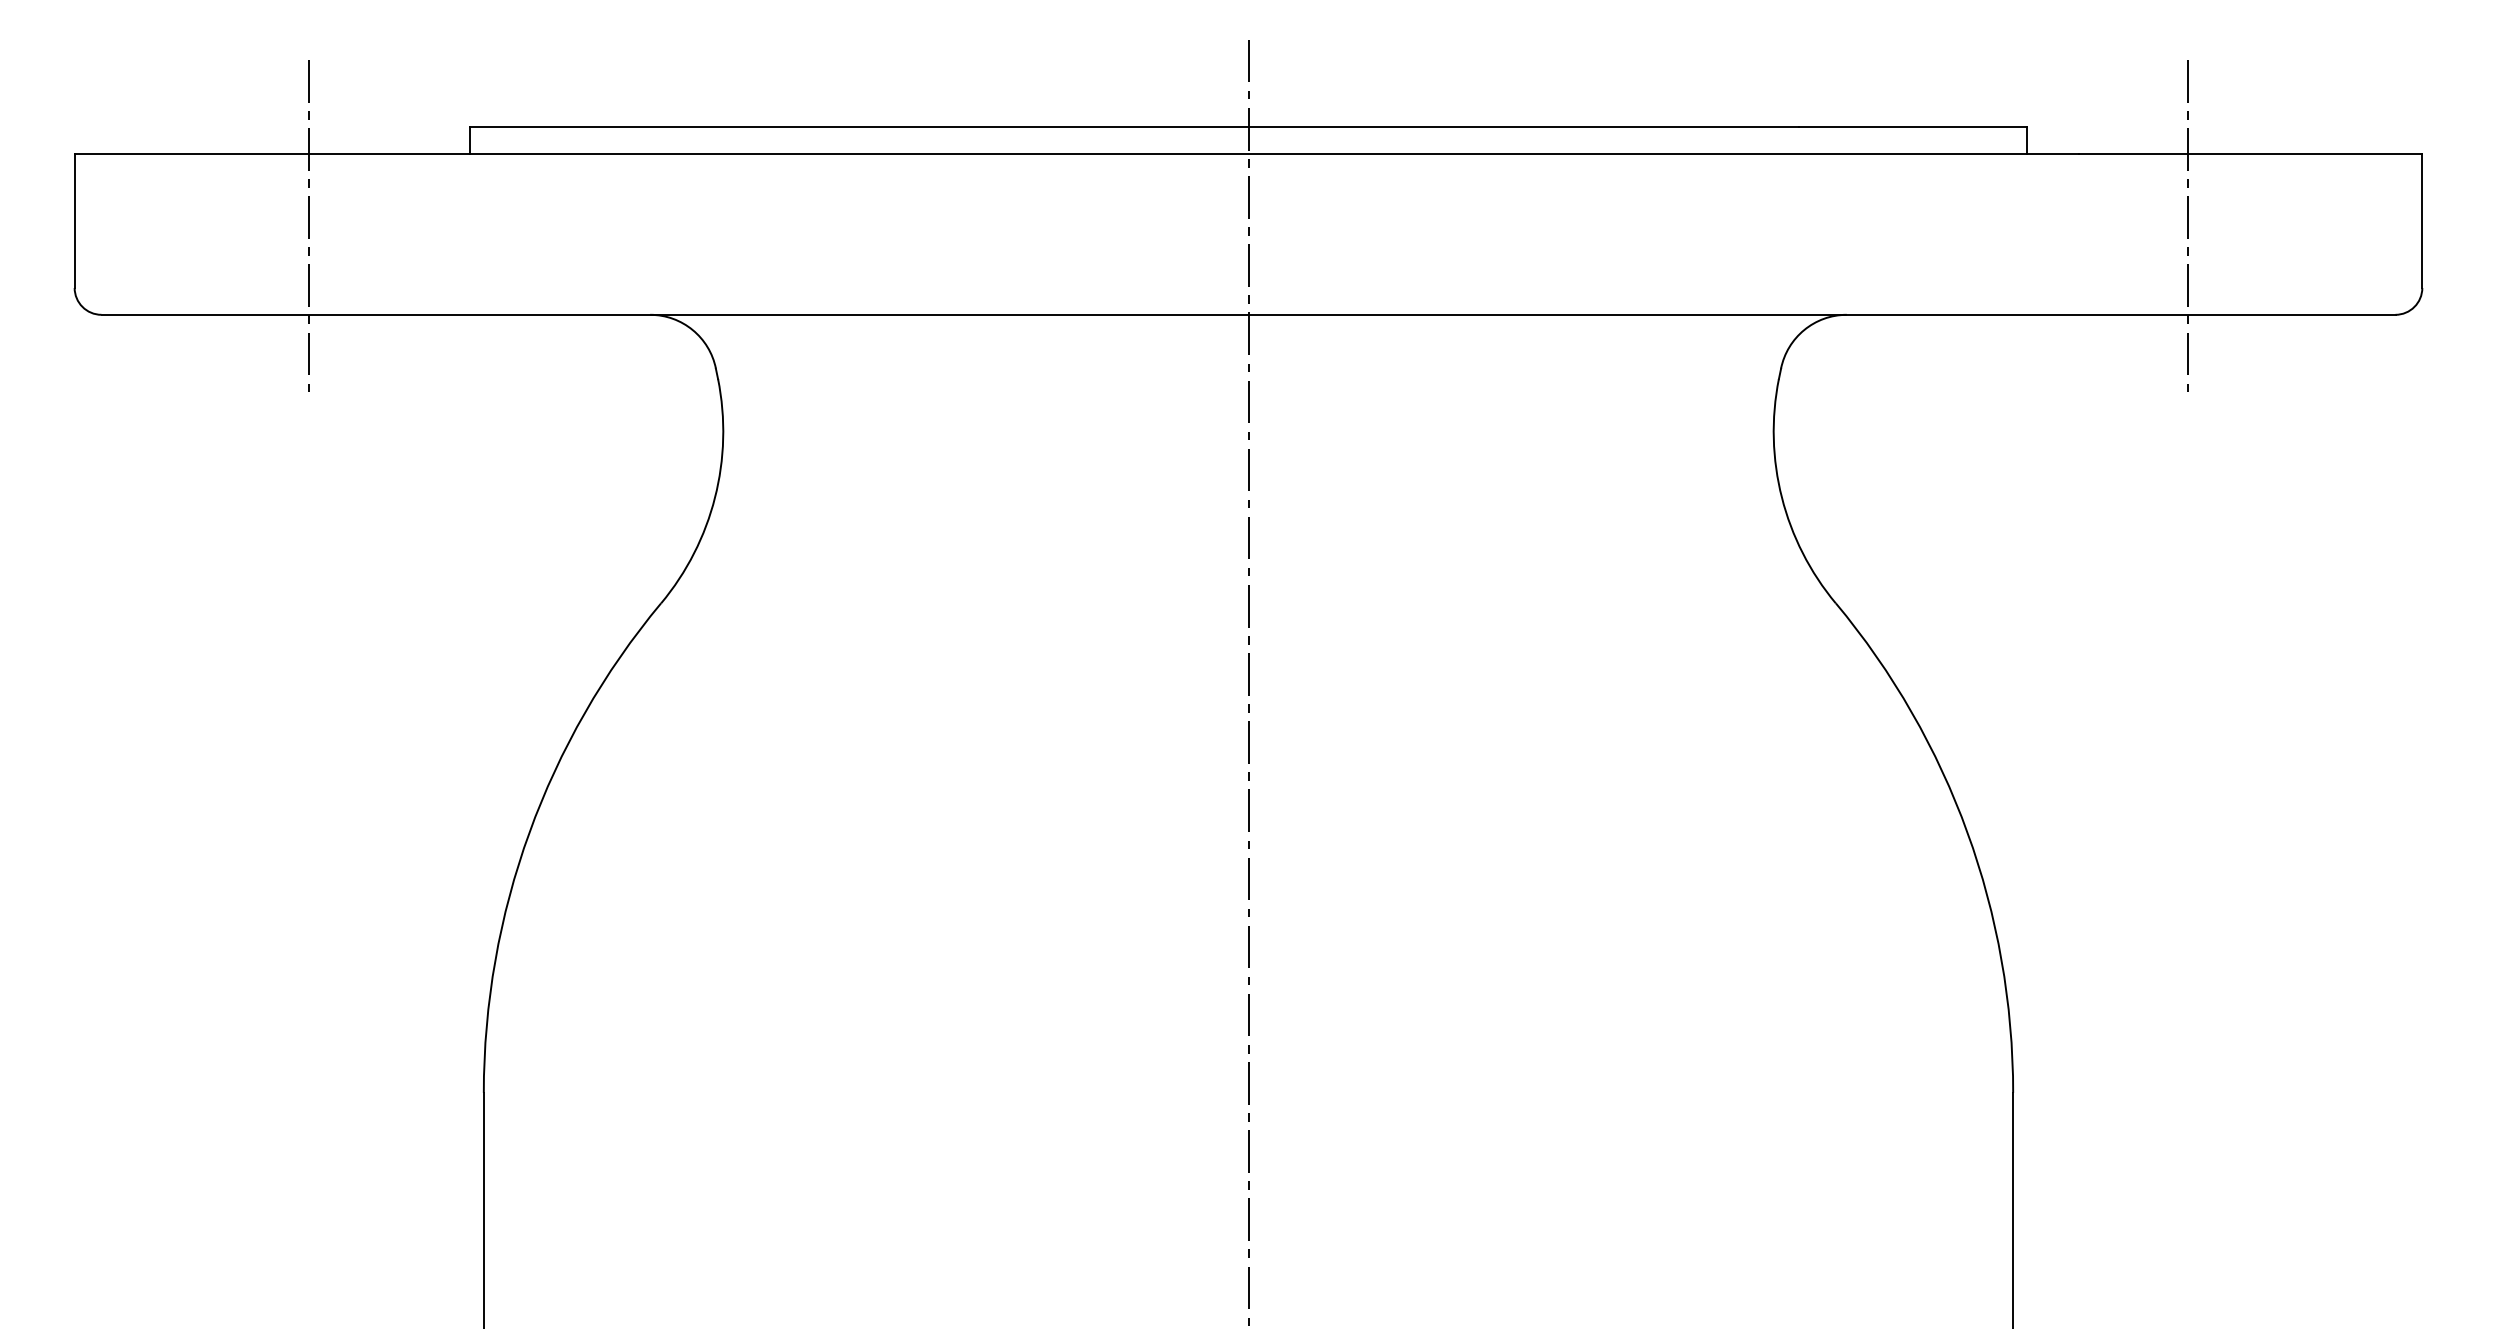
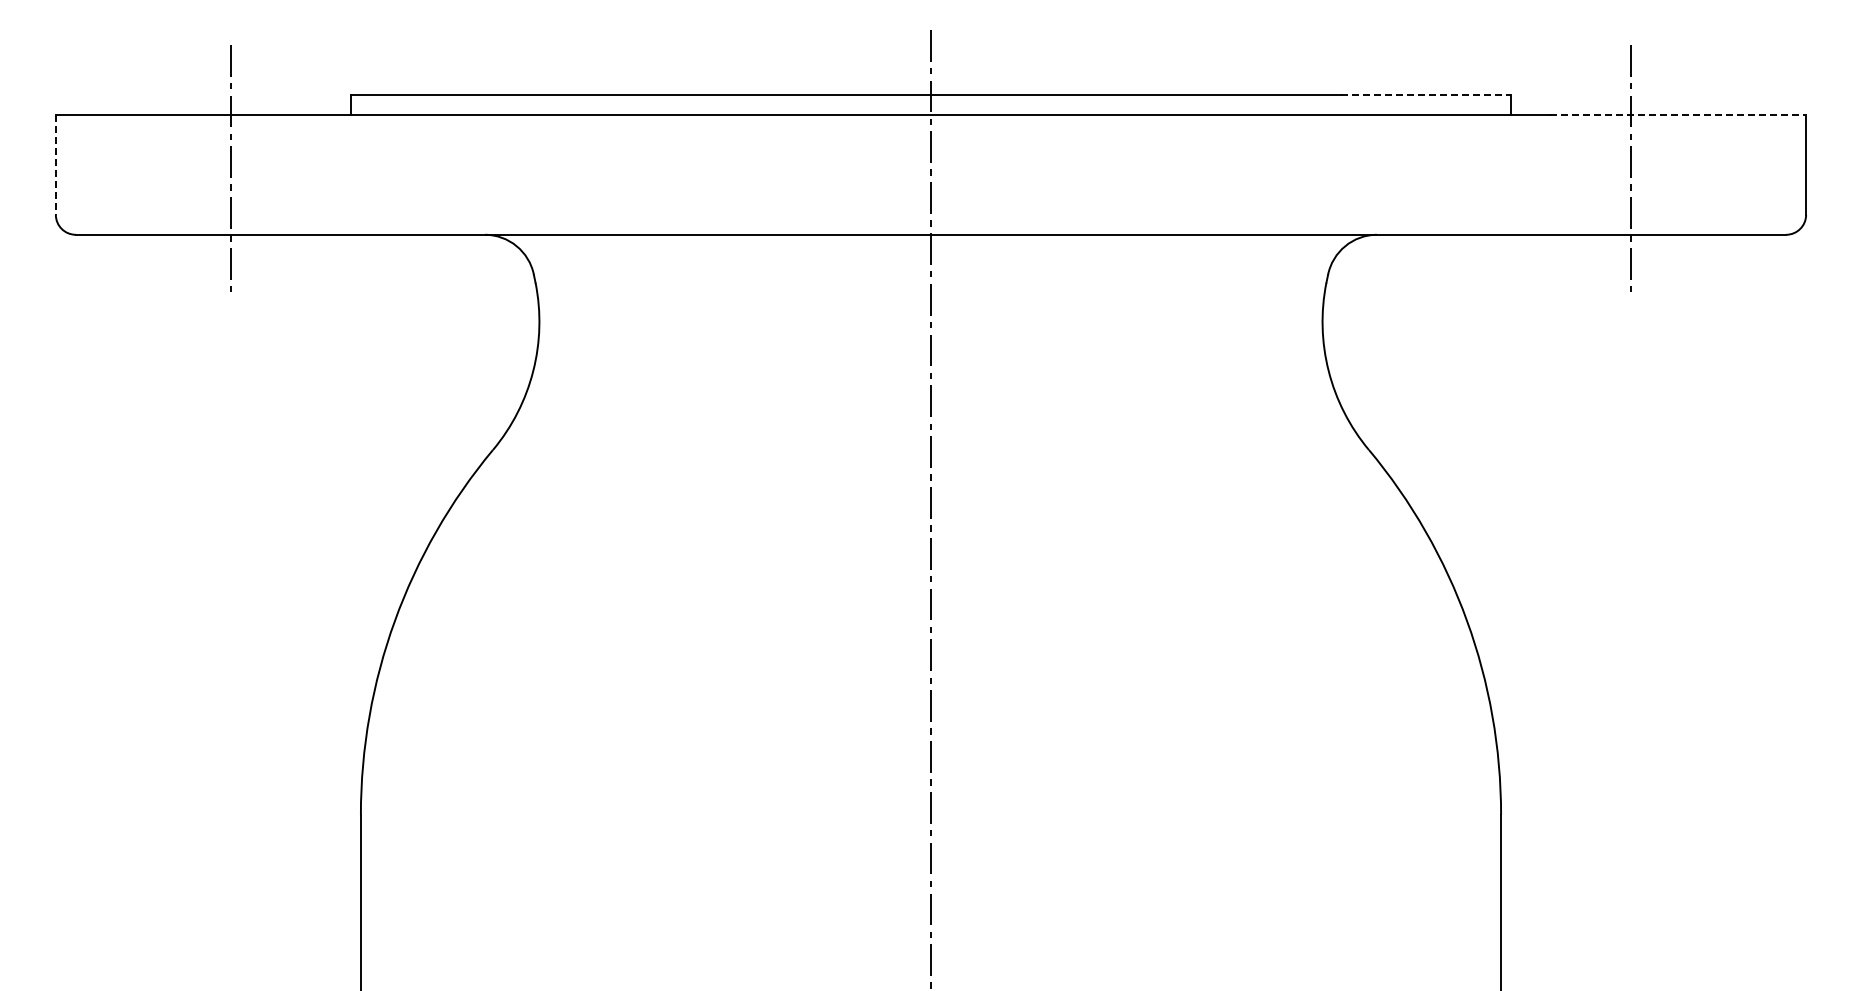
line: (1913, 126) -> (1426, 94), solid -> dashed
line: (2251, 153) -> (1678, 114), solid -> dashed
line: (74, 221) -> (55, 165), solid -> dashed

